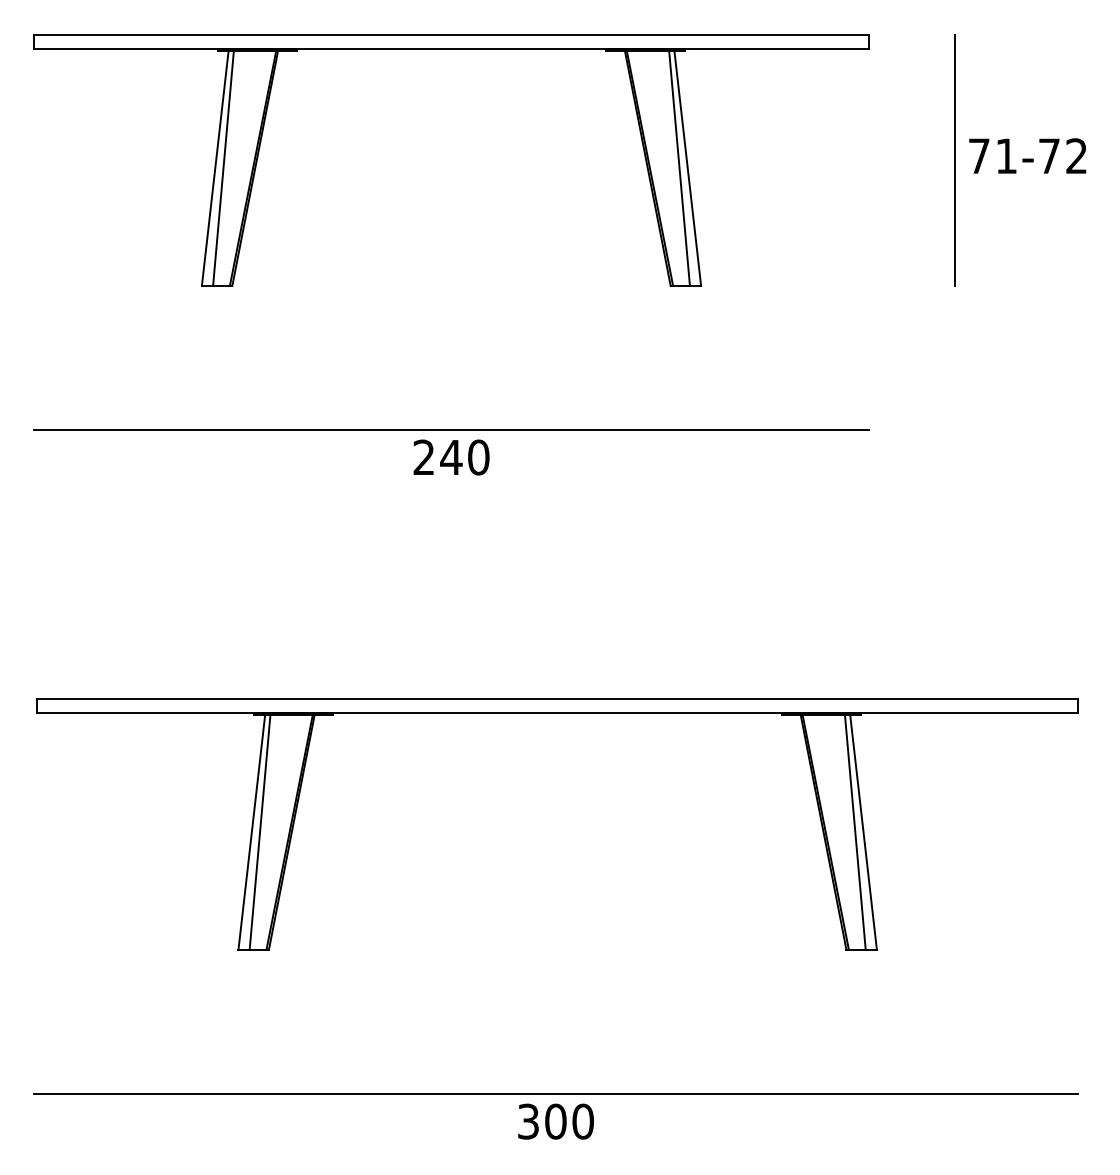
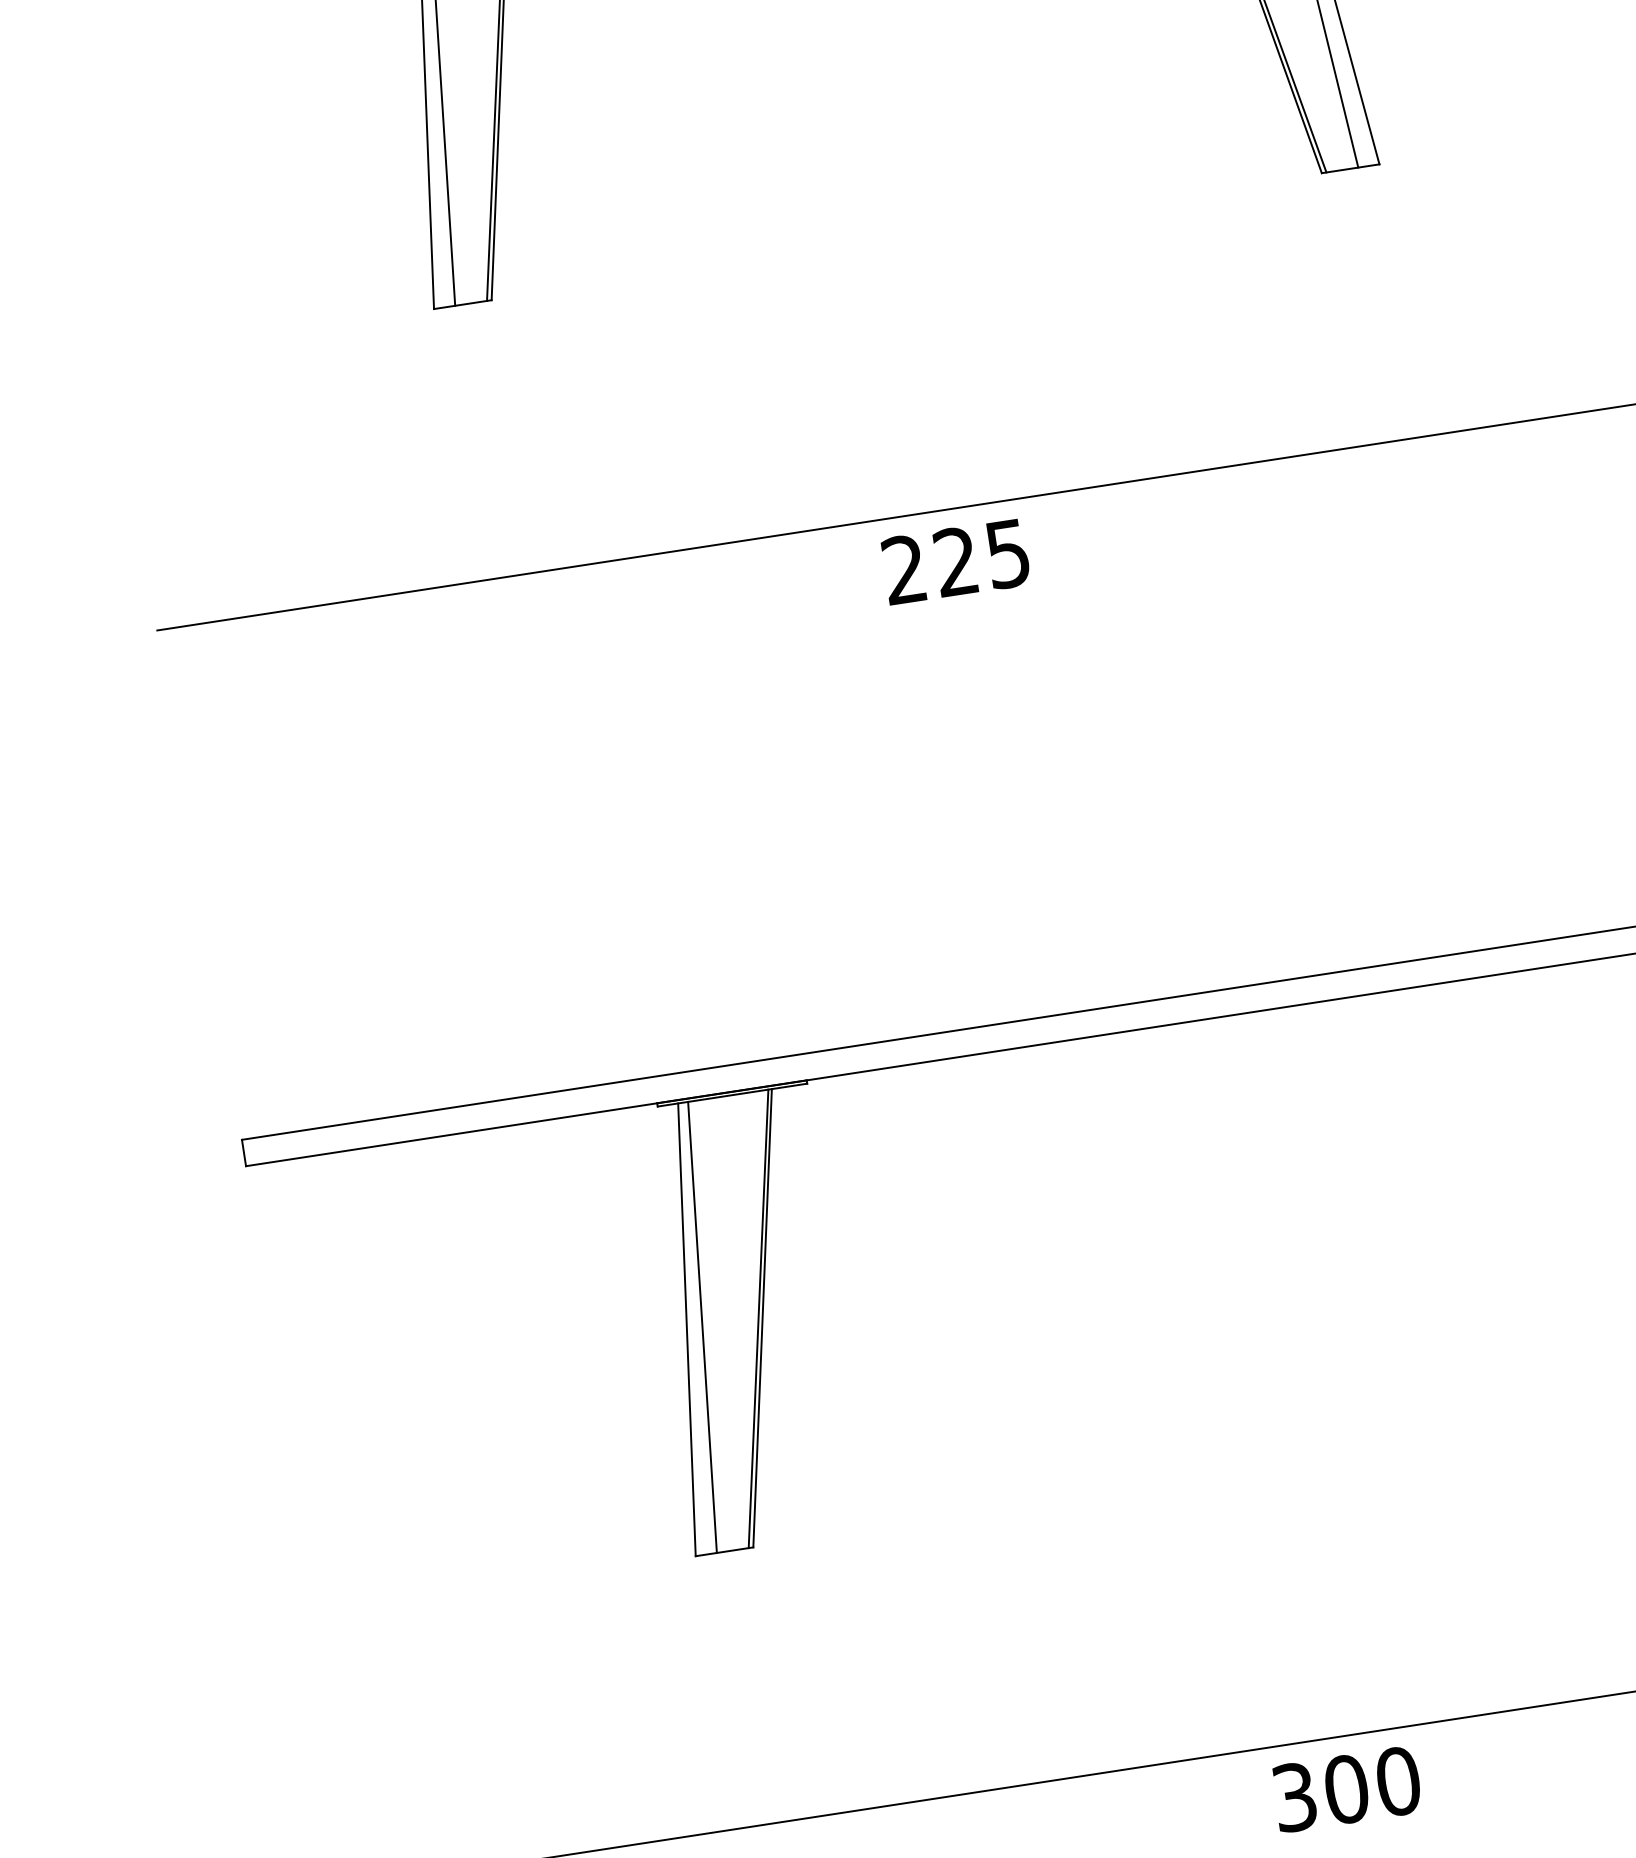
text: (464, 457) -> (981, 557), 240 -> 225

